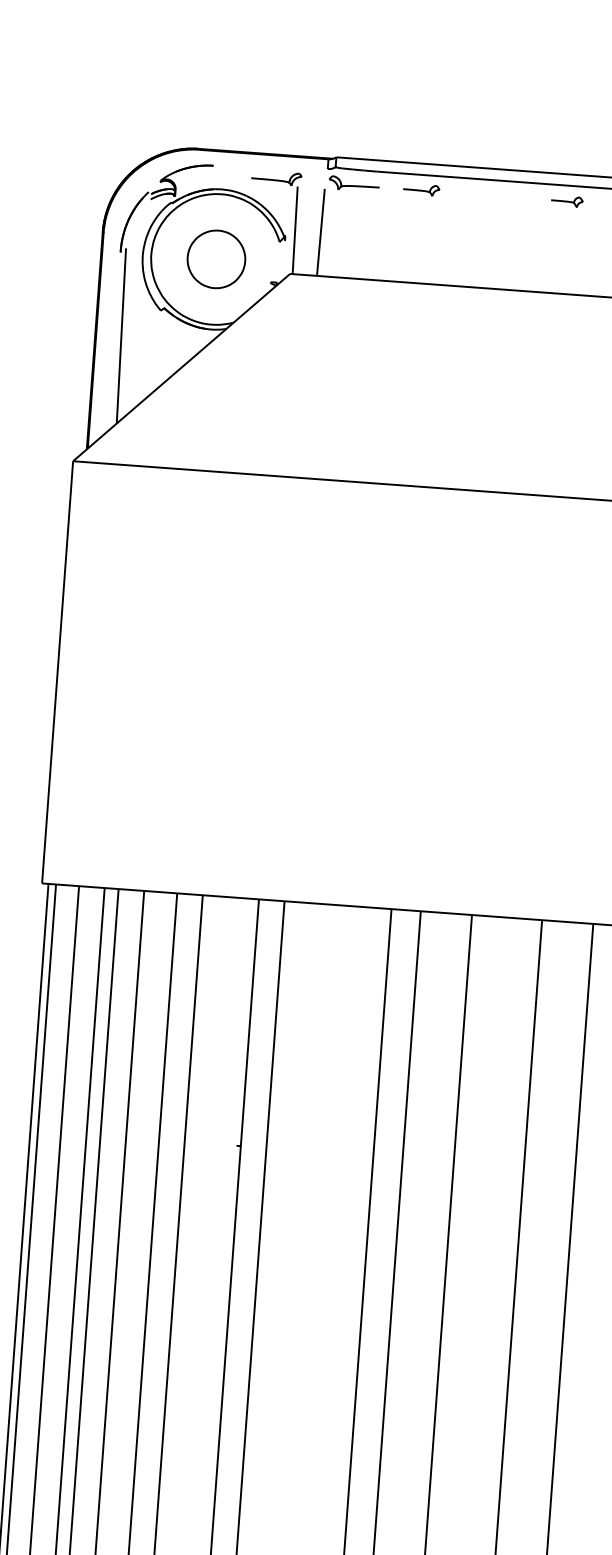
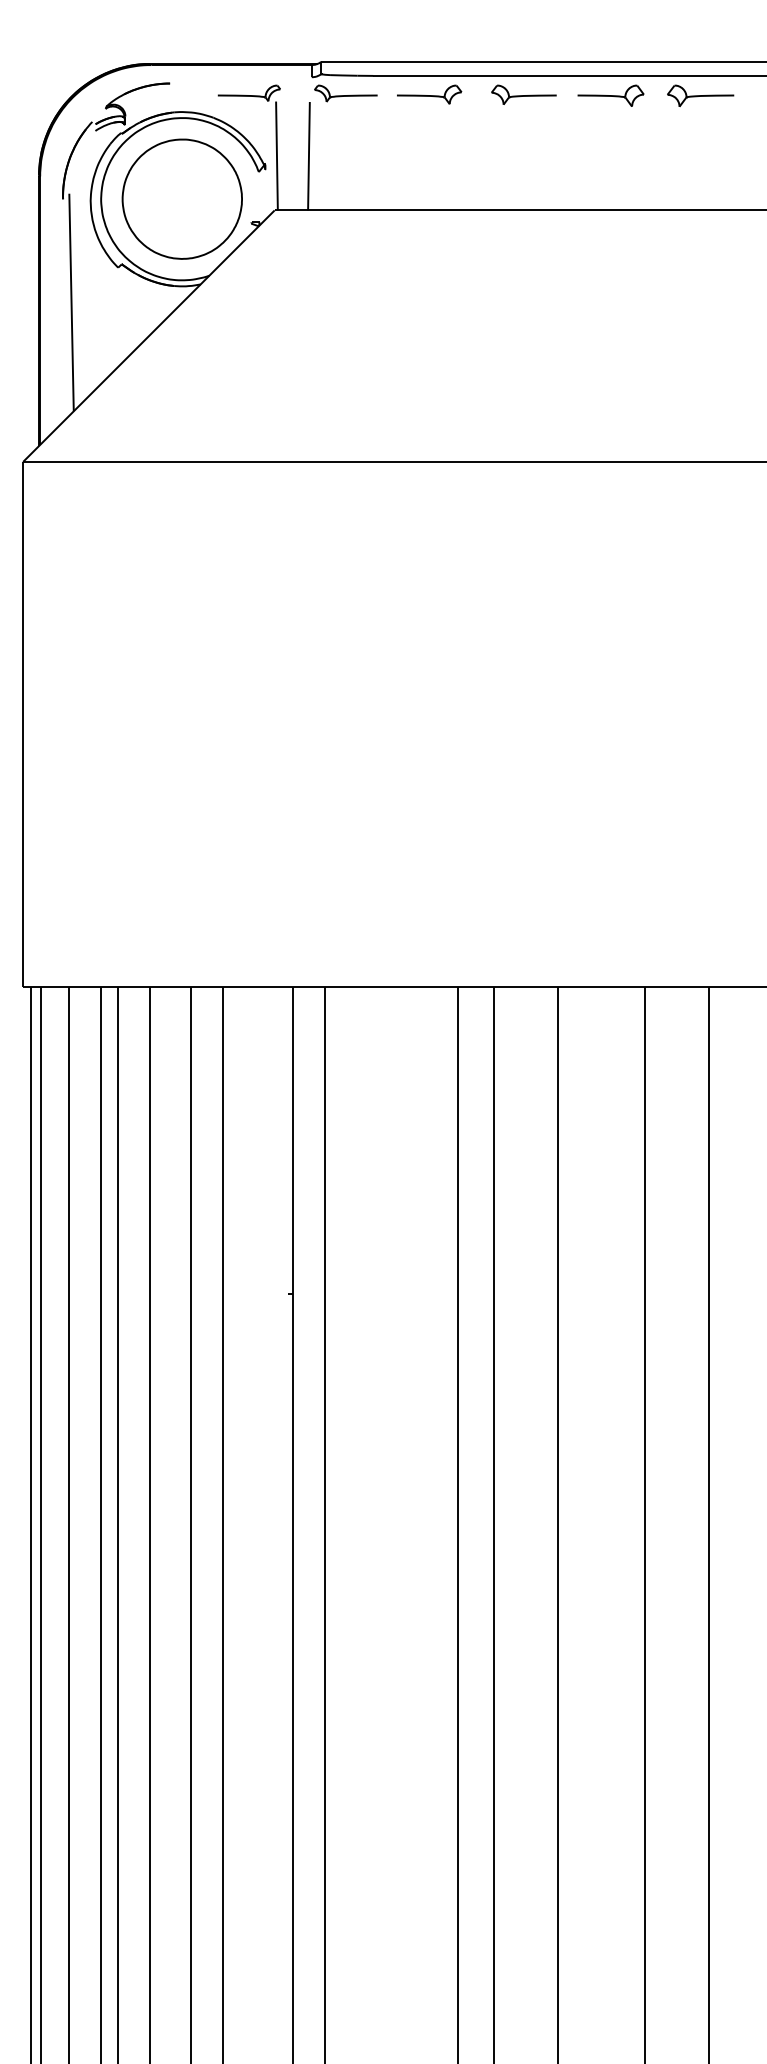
part: (421, 189) -> (429, 94), size x1.43
part: (496, 195) -> (523, 94), added
part: (566, 201) -> (610, 95), size x1.67
part: (215, 258) -> (181, 198), size x1.67

